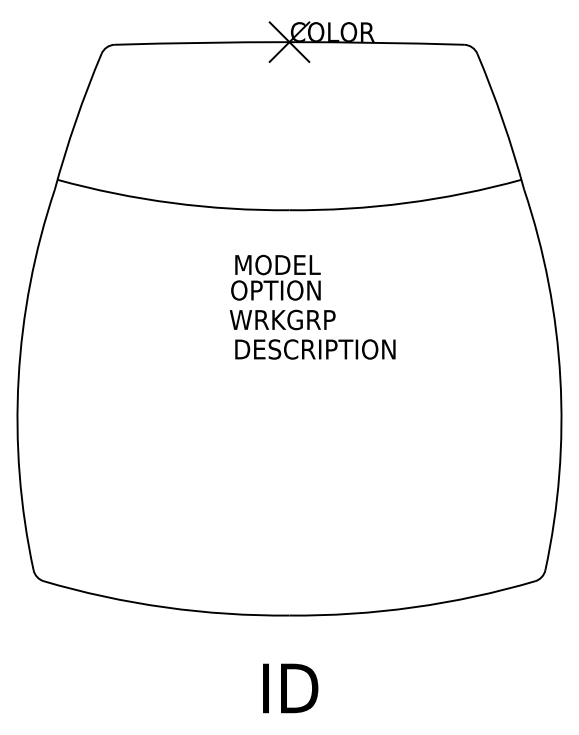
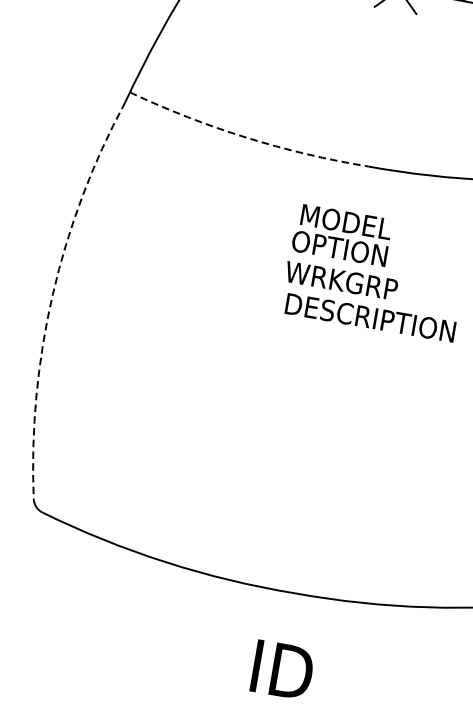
arc: (172, 203) -> (246, 138), solid -> dashed
arc: (18, 378) -> (52, 294), solid -> dashed

